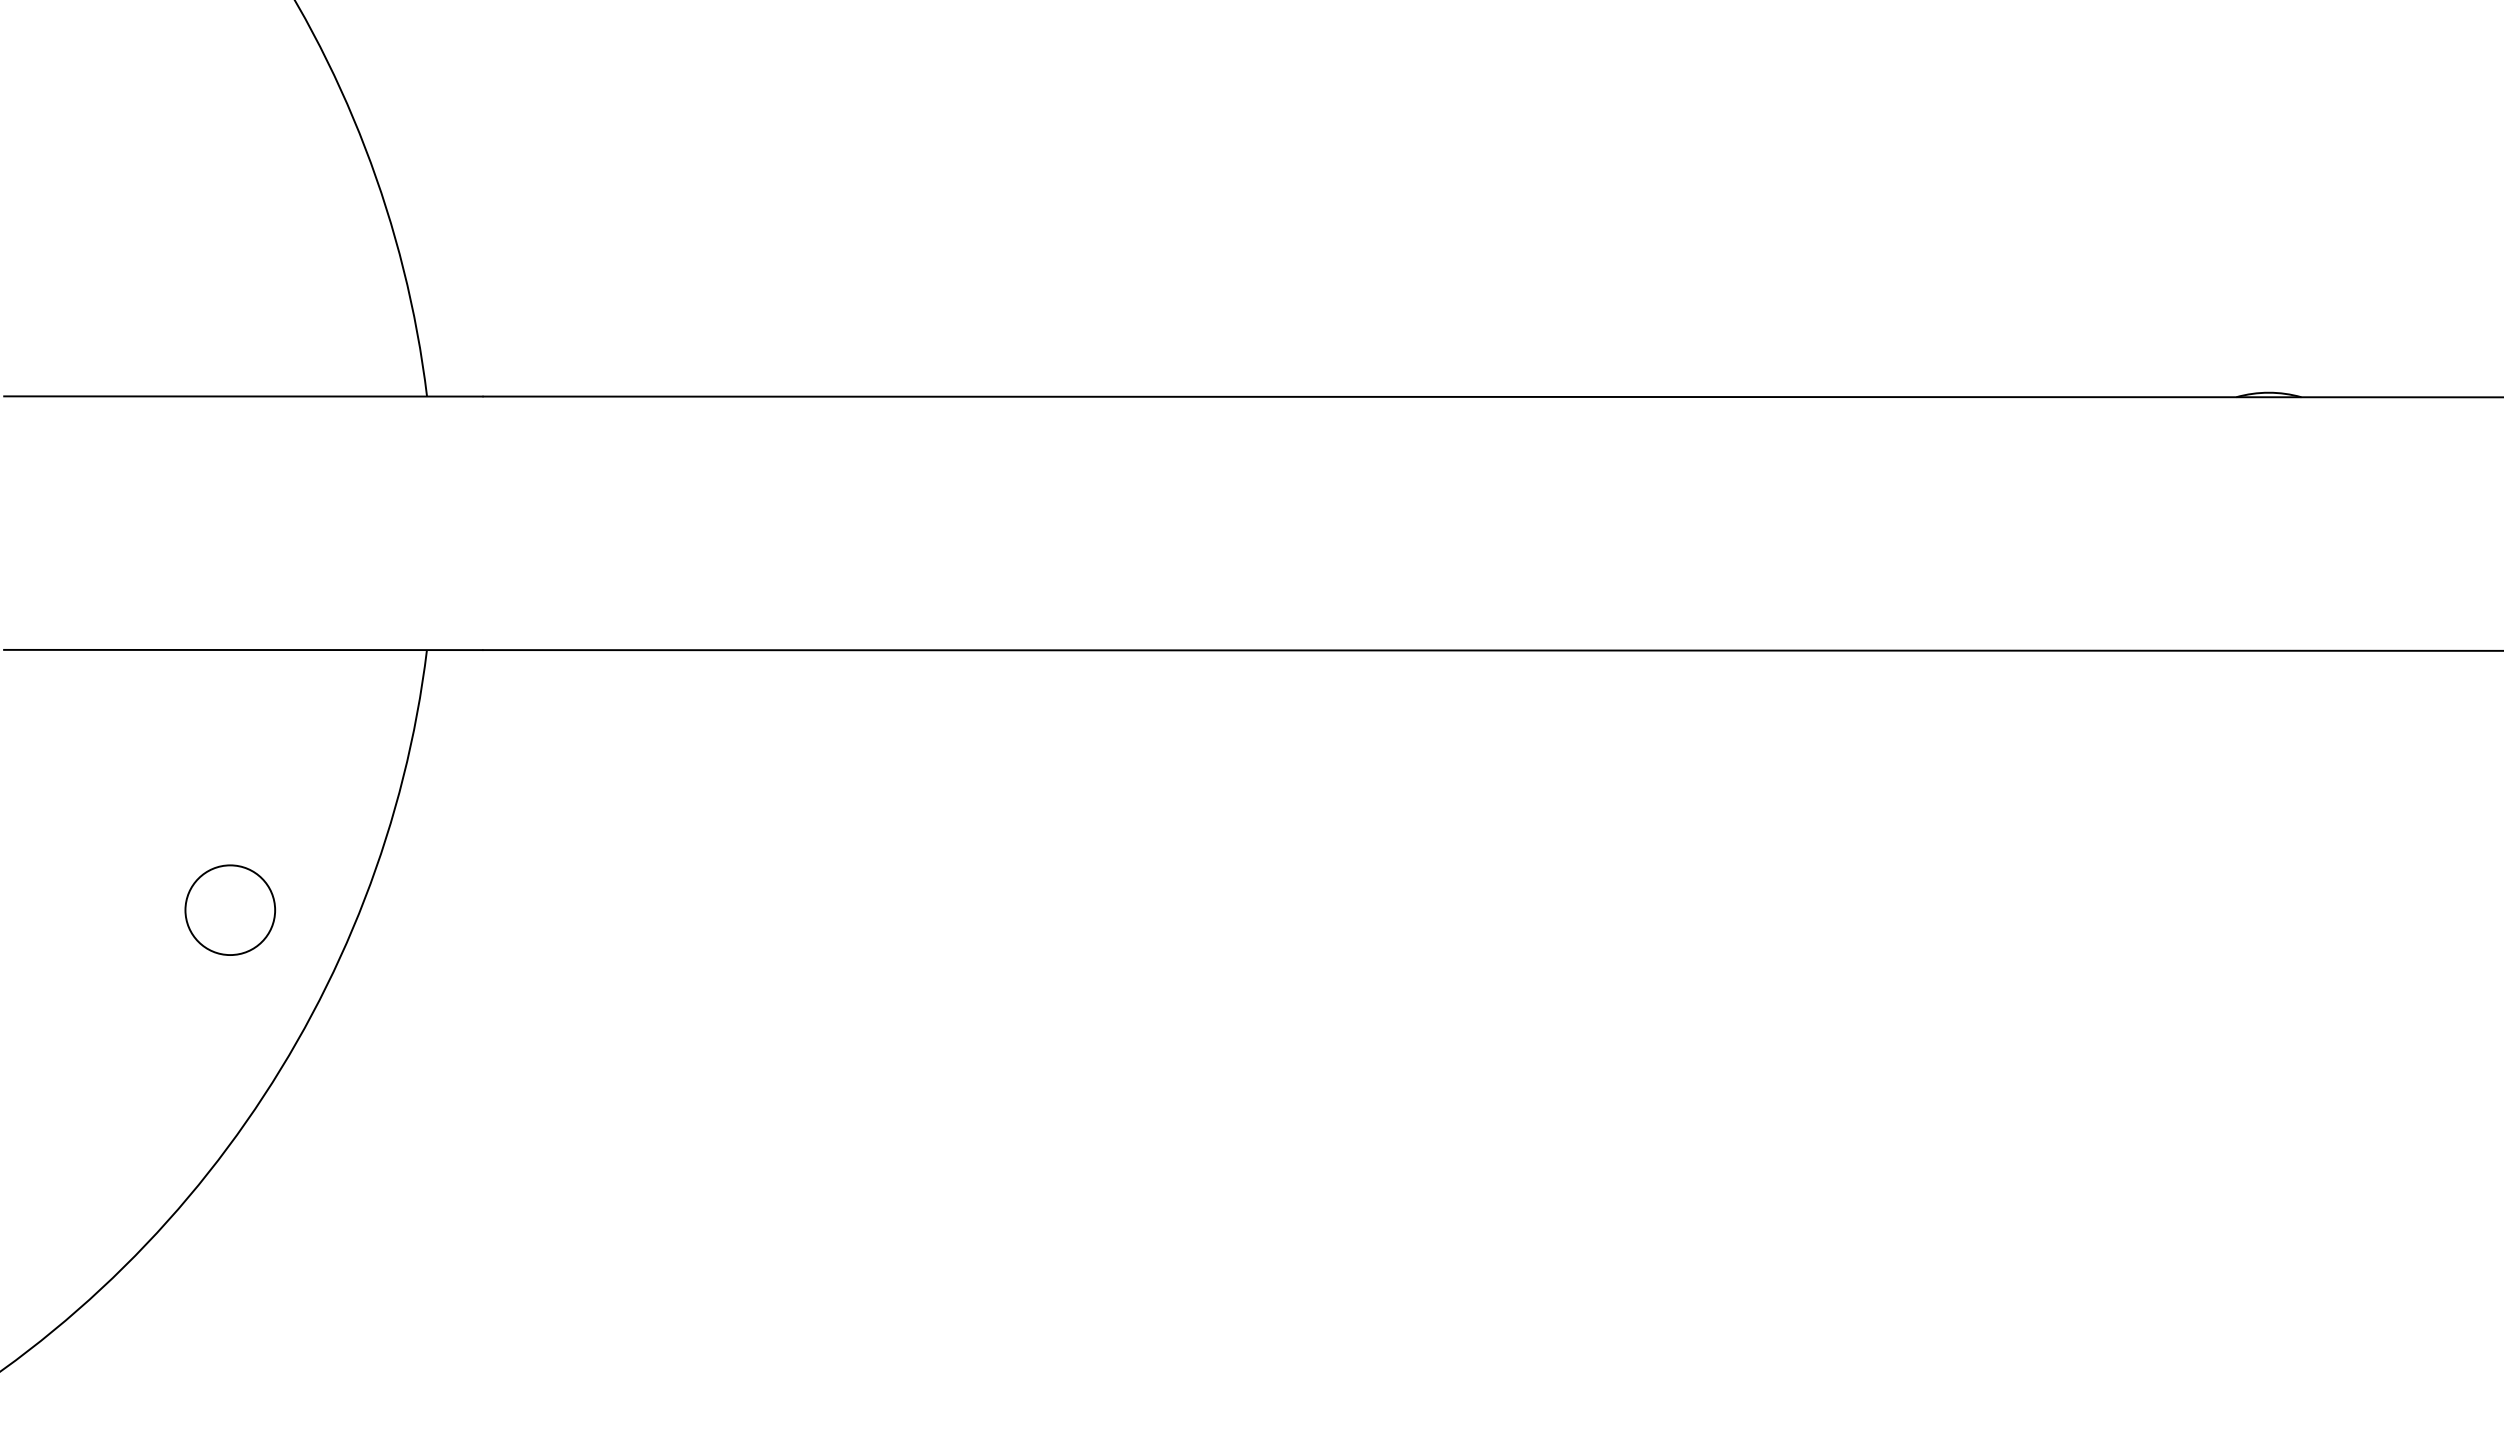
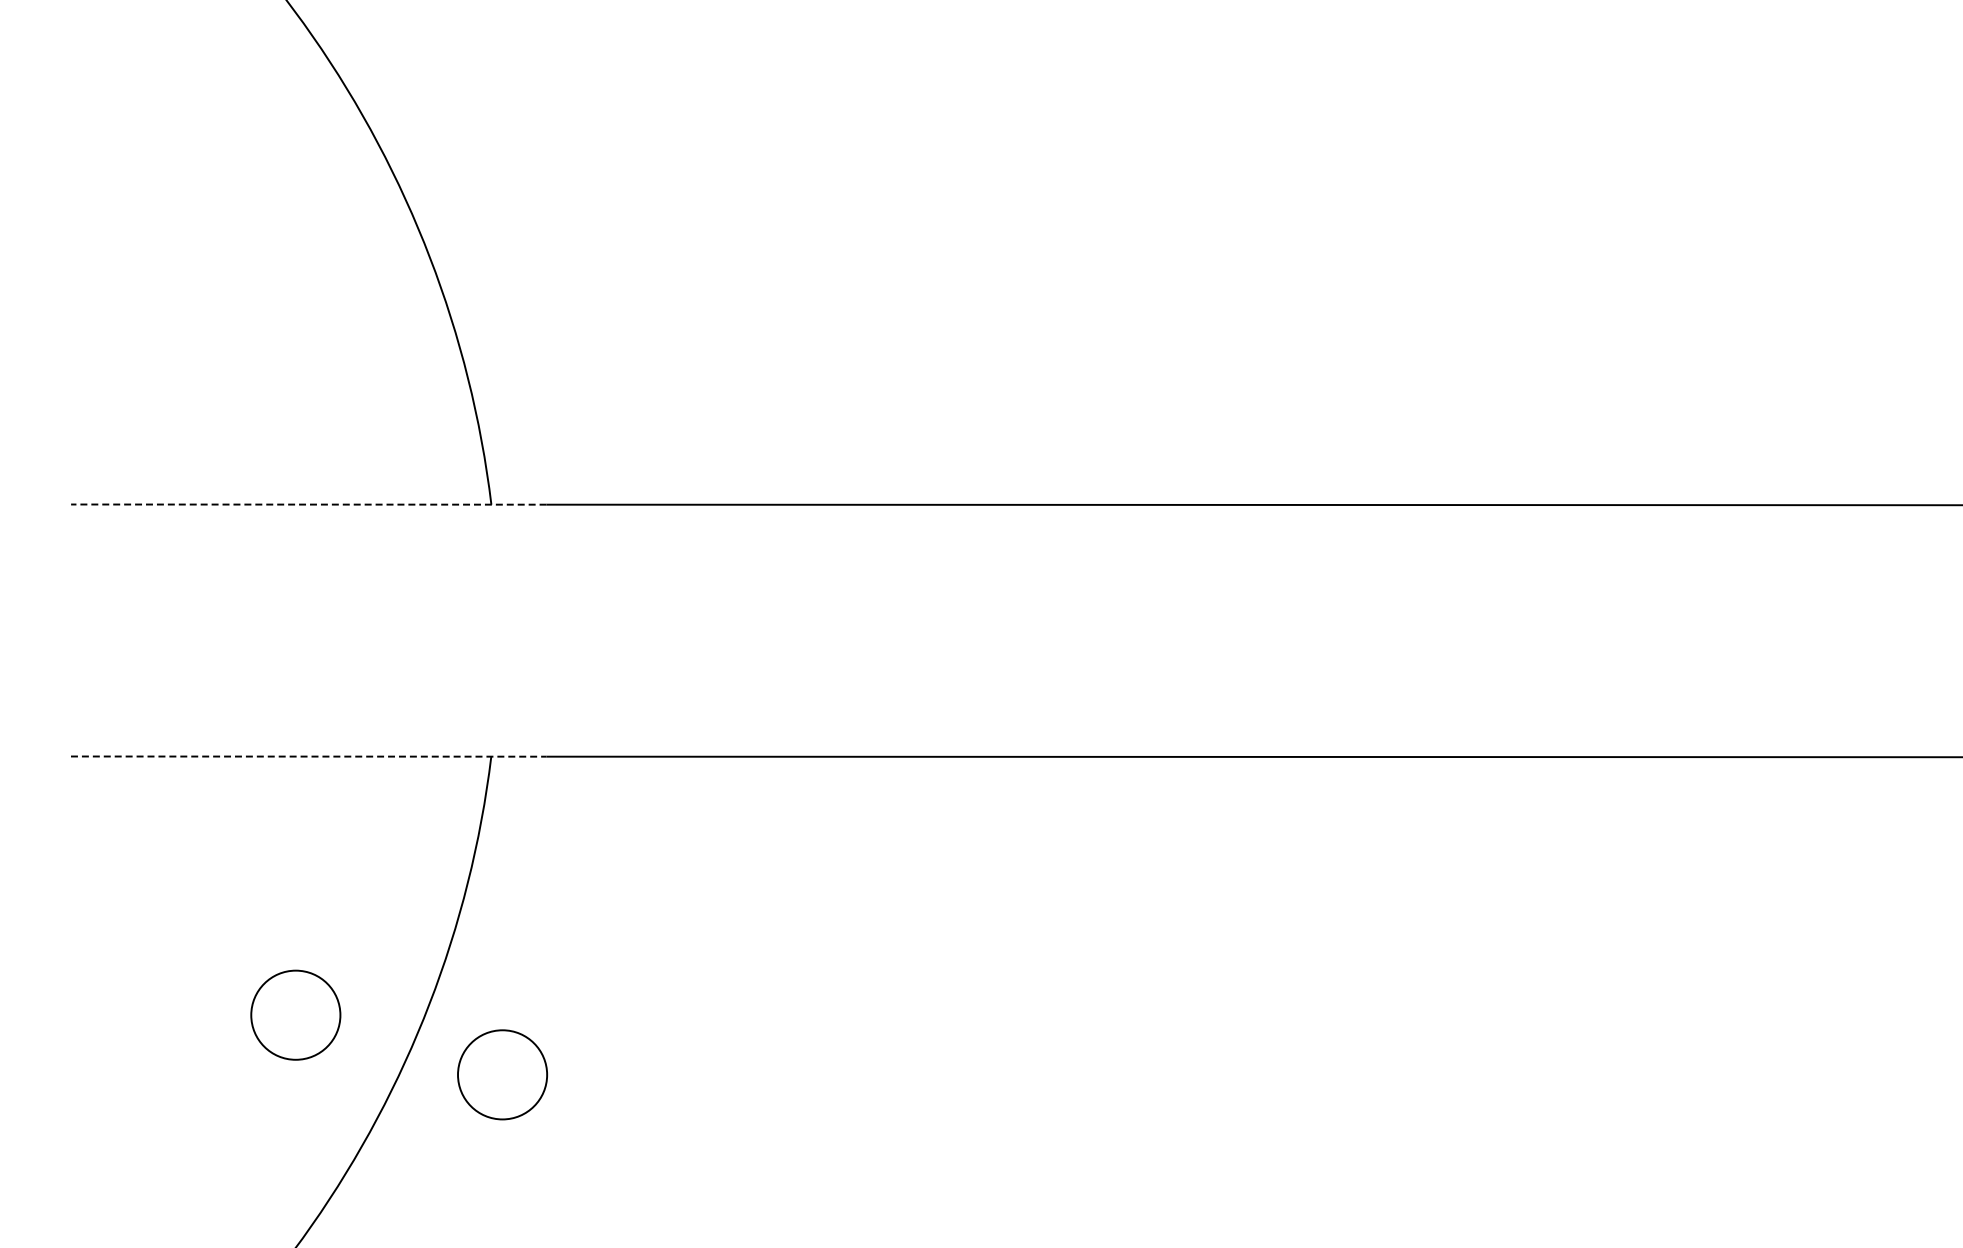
line: (242, 396) -> (307, 504), solid -> dashed
line: (243, 650) -> (308, 757), solid -> dashed
circle: (437, 969) -> (501, 1074), added

